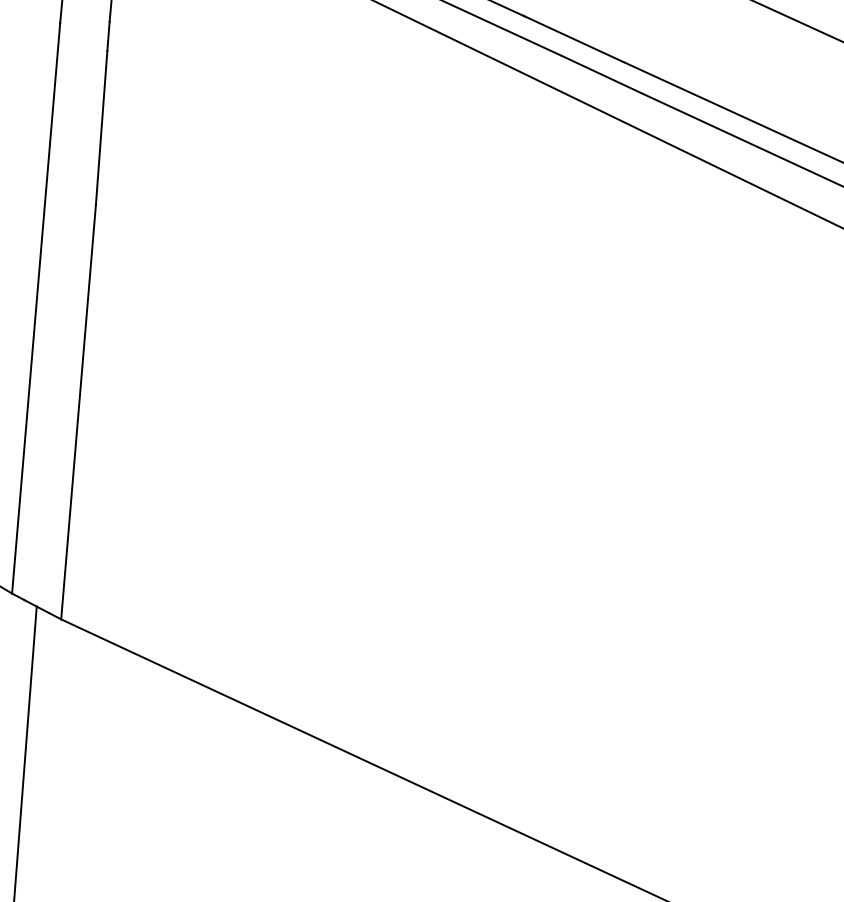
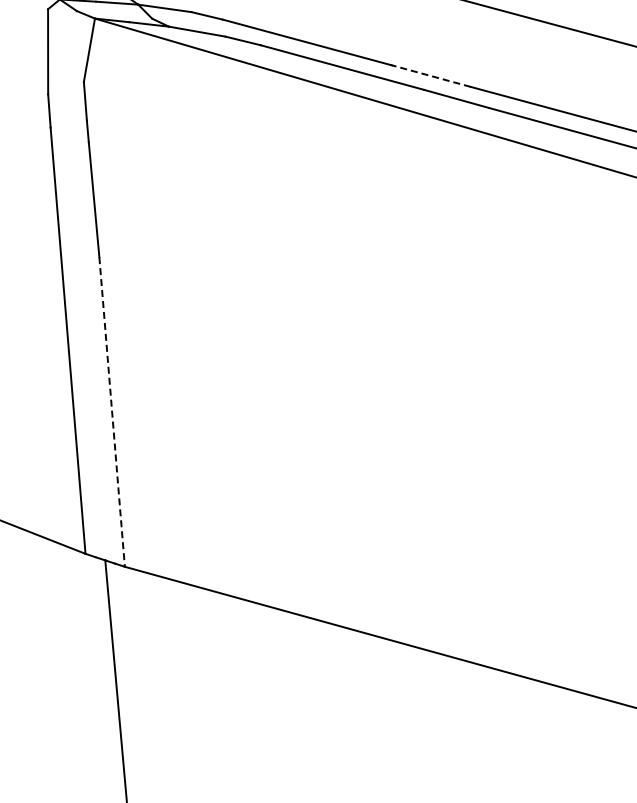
line: (574, 39) -> (431, 76), solid -> dashed
line: (78, 412) -> (112, 412), solid -> dashed

